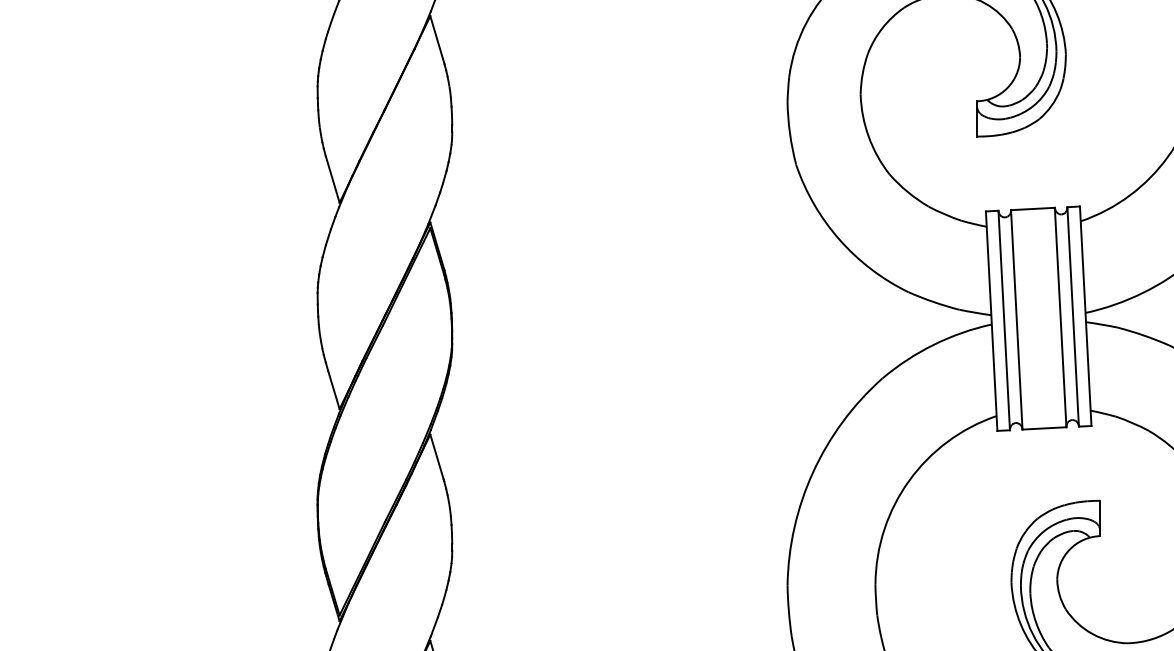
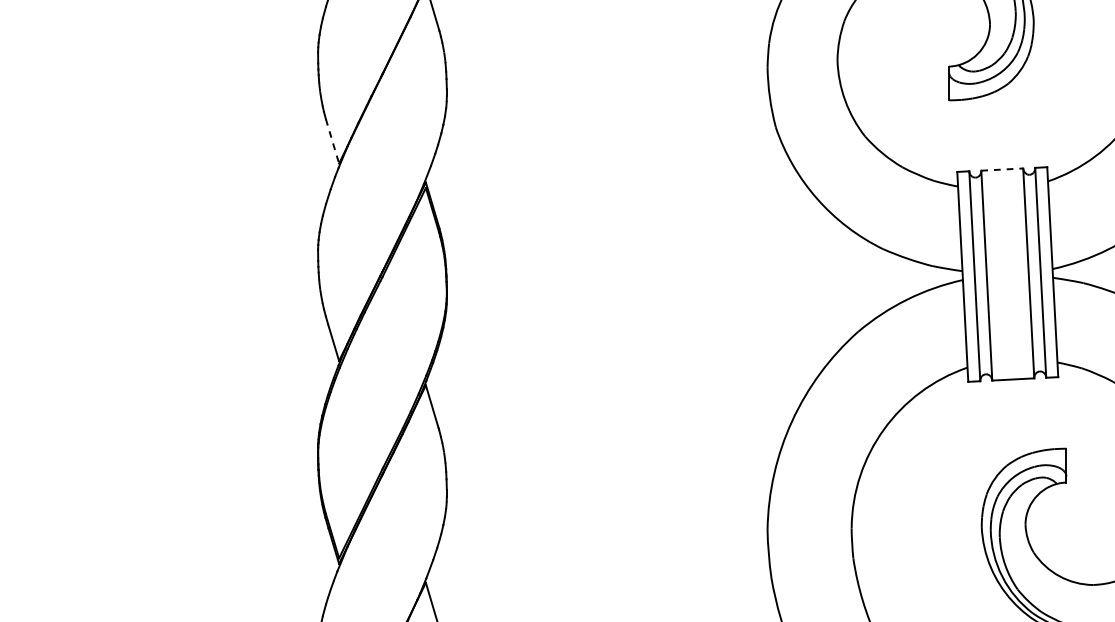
line: (332, 179) -> (332, 141), solid -> dashed
line: (1032, 208) -> (1001, 169), solid -> dashed

